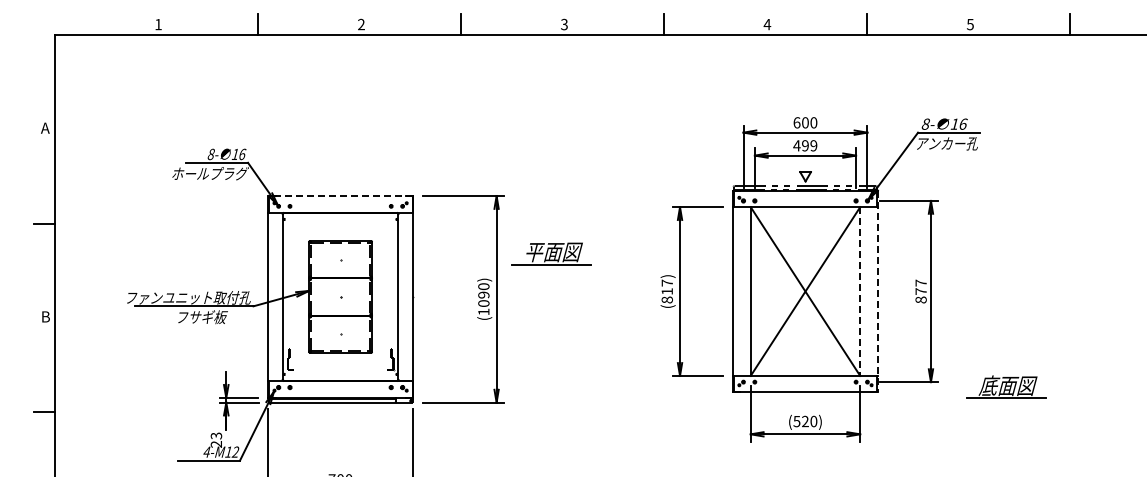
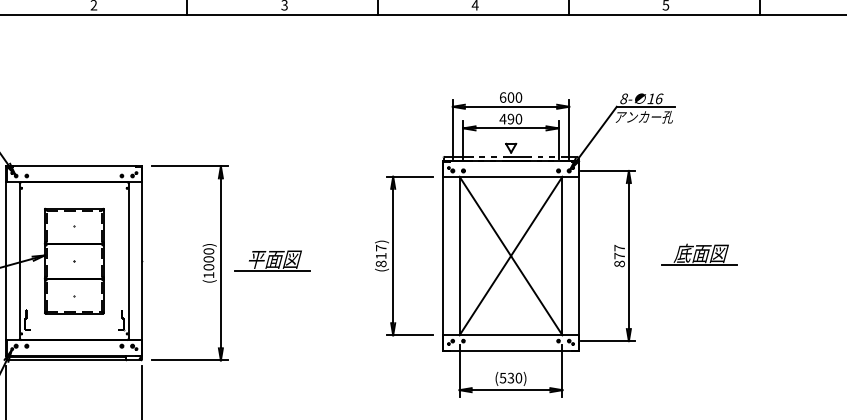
text: (813, 145) -> (518, 118), 499 -> 490
line: (340, 196) -> (74, 166), dashed -> solid
part: (551, 253) -> (272, 260), moved
line: (877, 291) -> (578, 255), dashed -> solid
line: (860, 292) -> (562, 256), dashed -> solid
text: (483, 294) -> (208, 258), (1090) -> (1000)
part: (1006, 386) -> (699, 254), moved
text: (805, 421) -> (511, 378), (520) -> (530)

